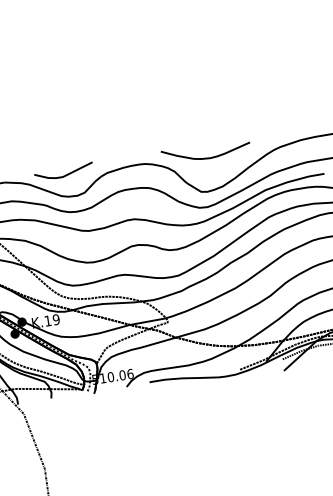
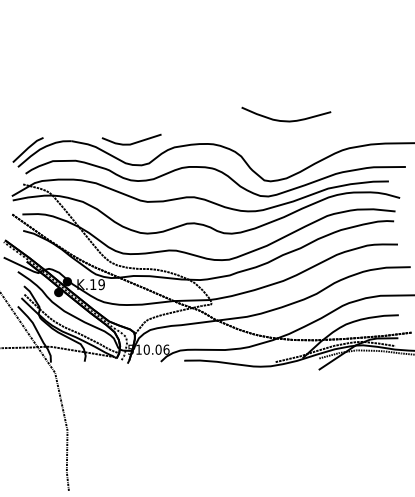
curve: (207, 157) -> (286, 120), moved

